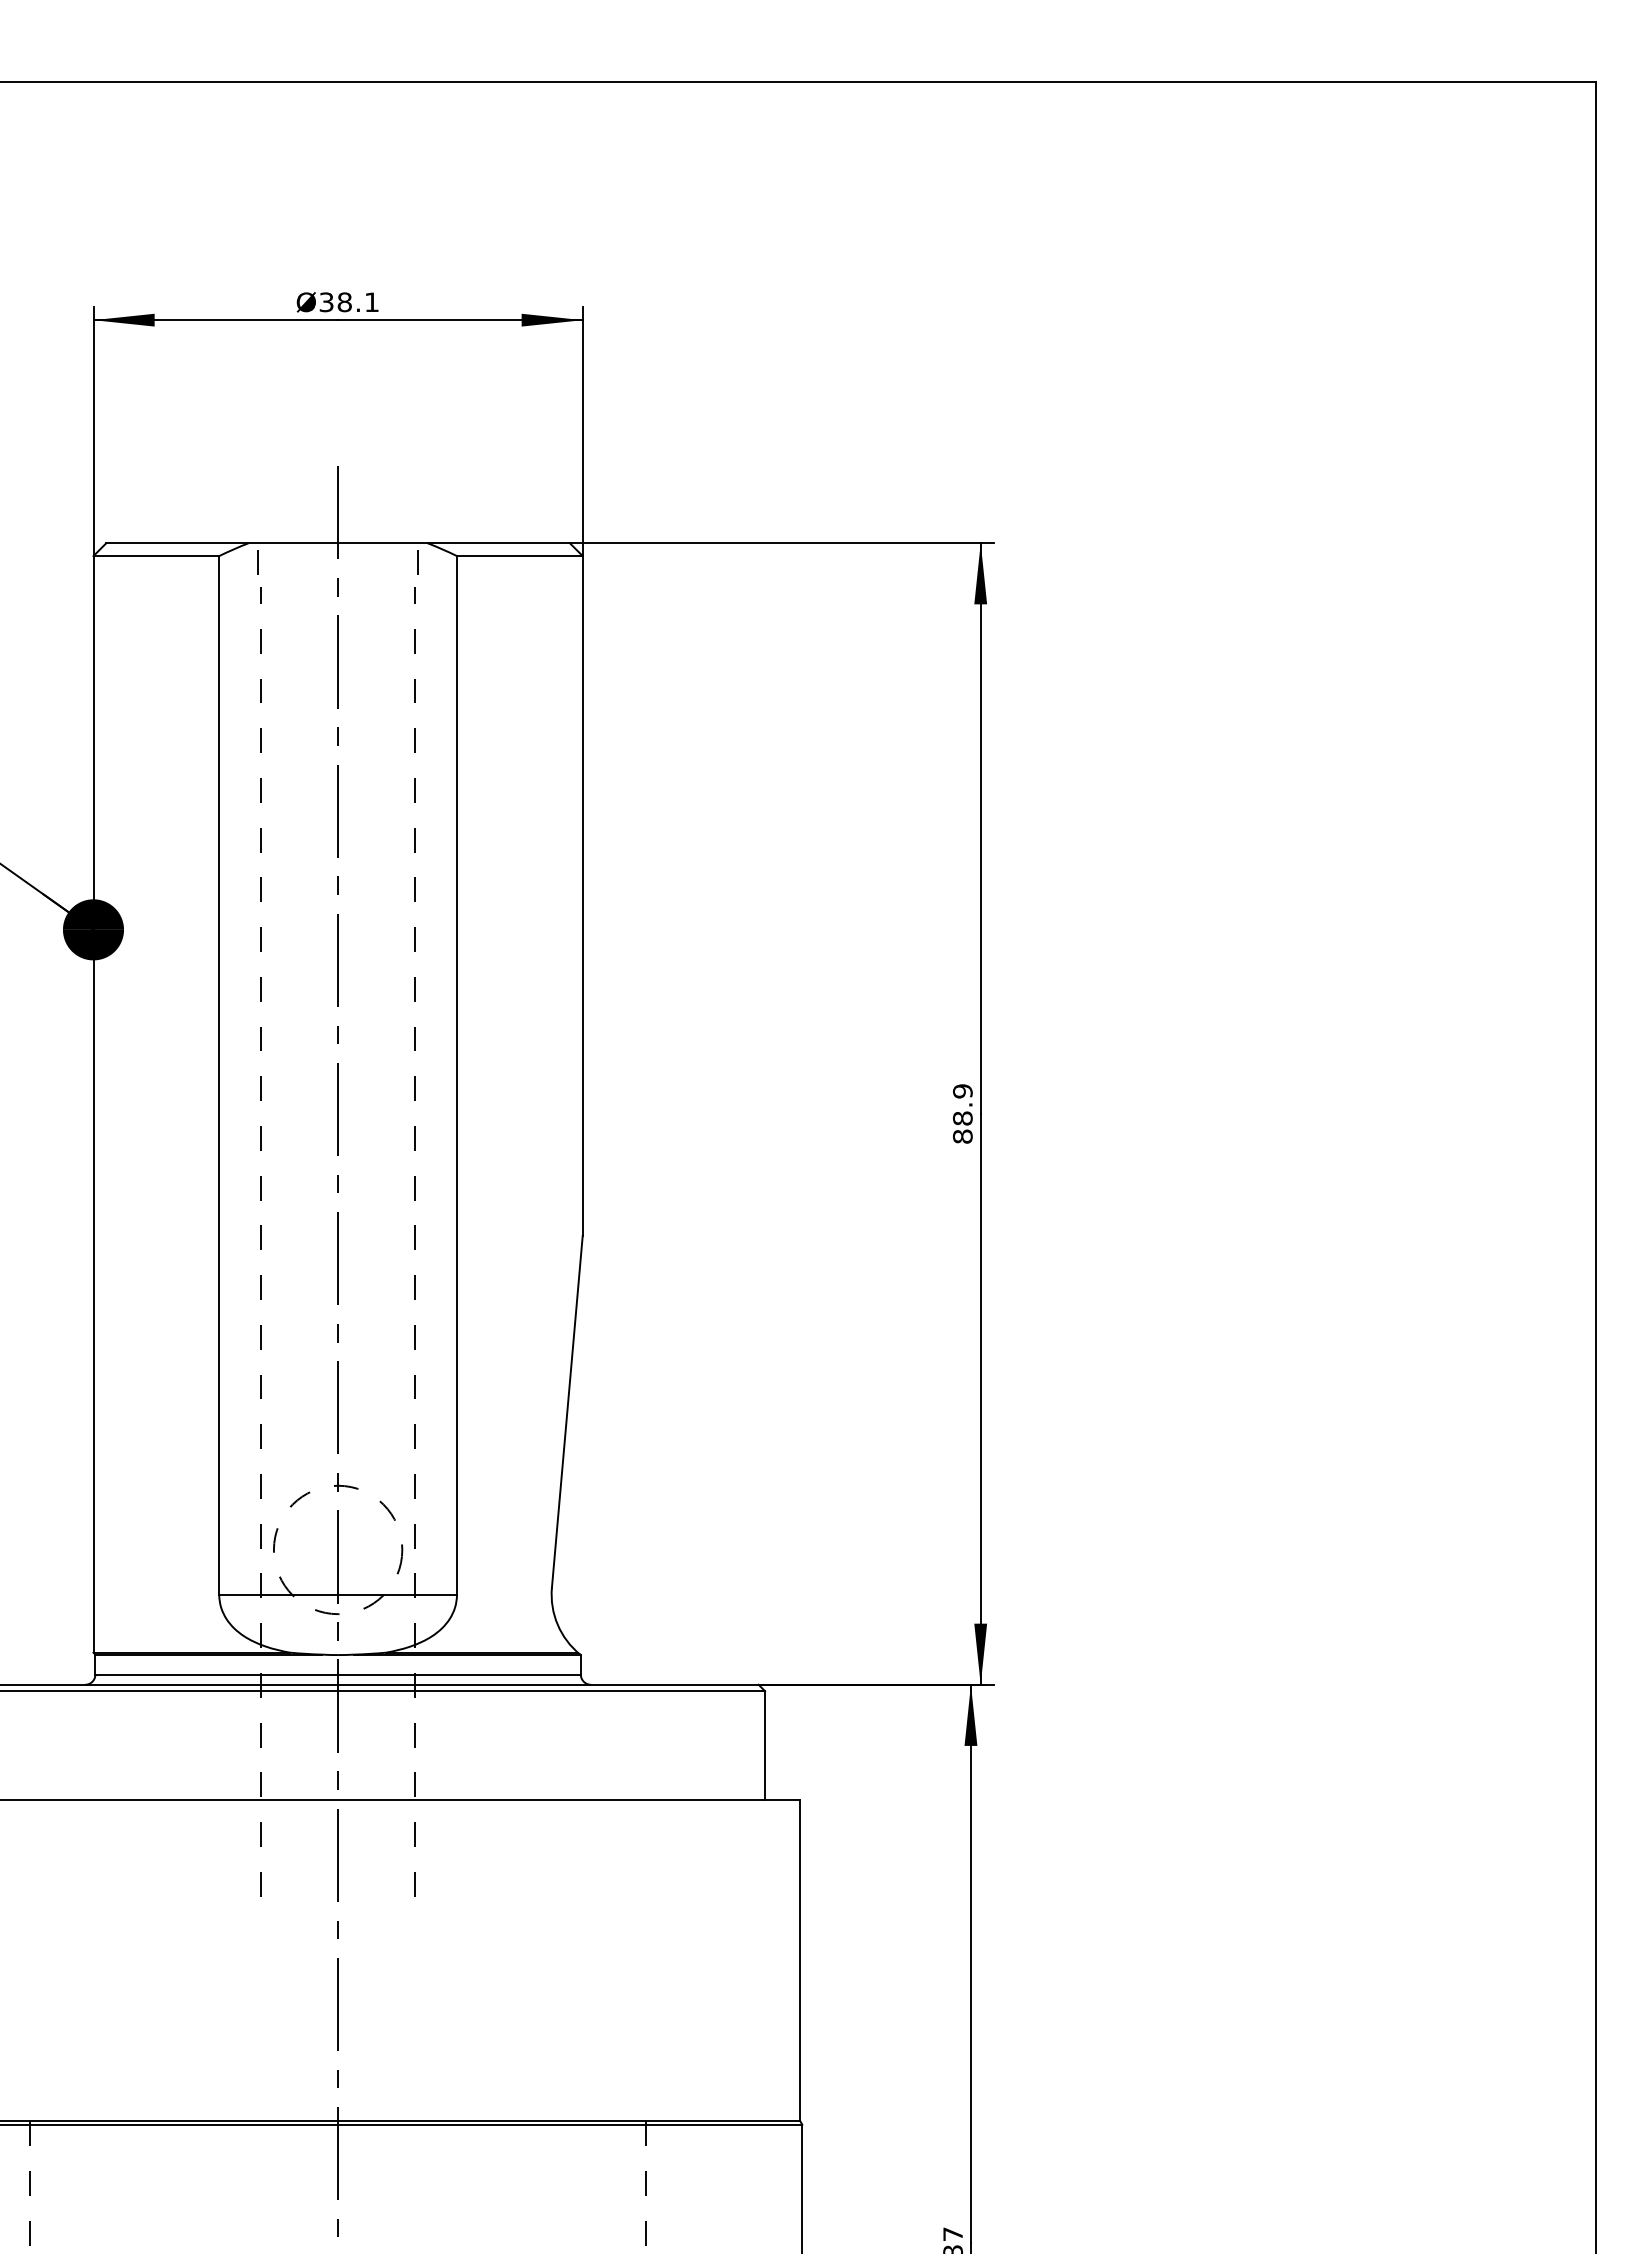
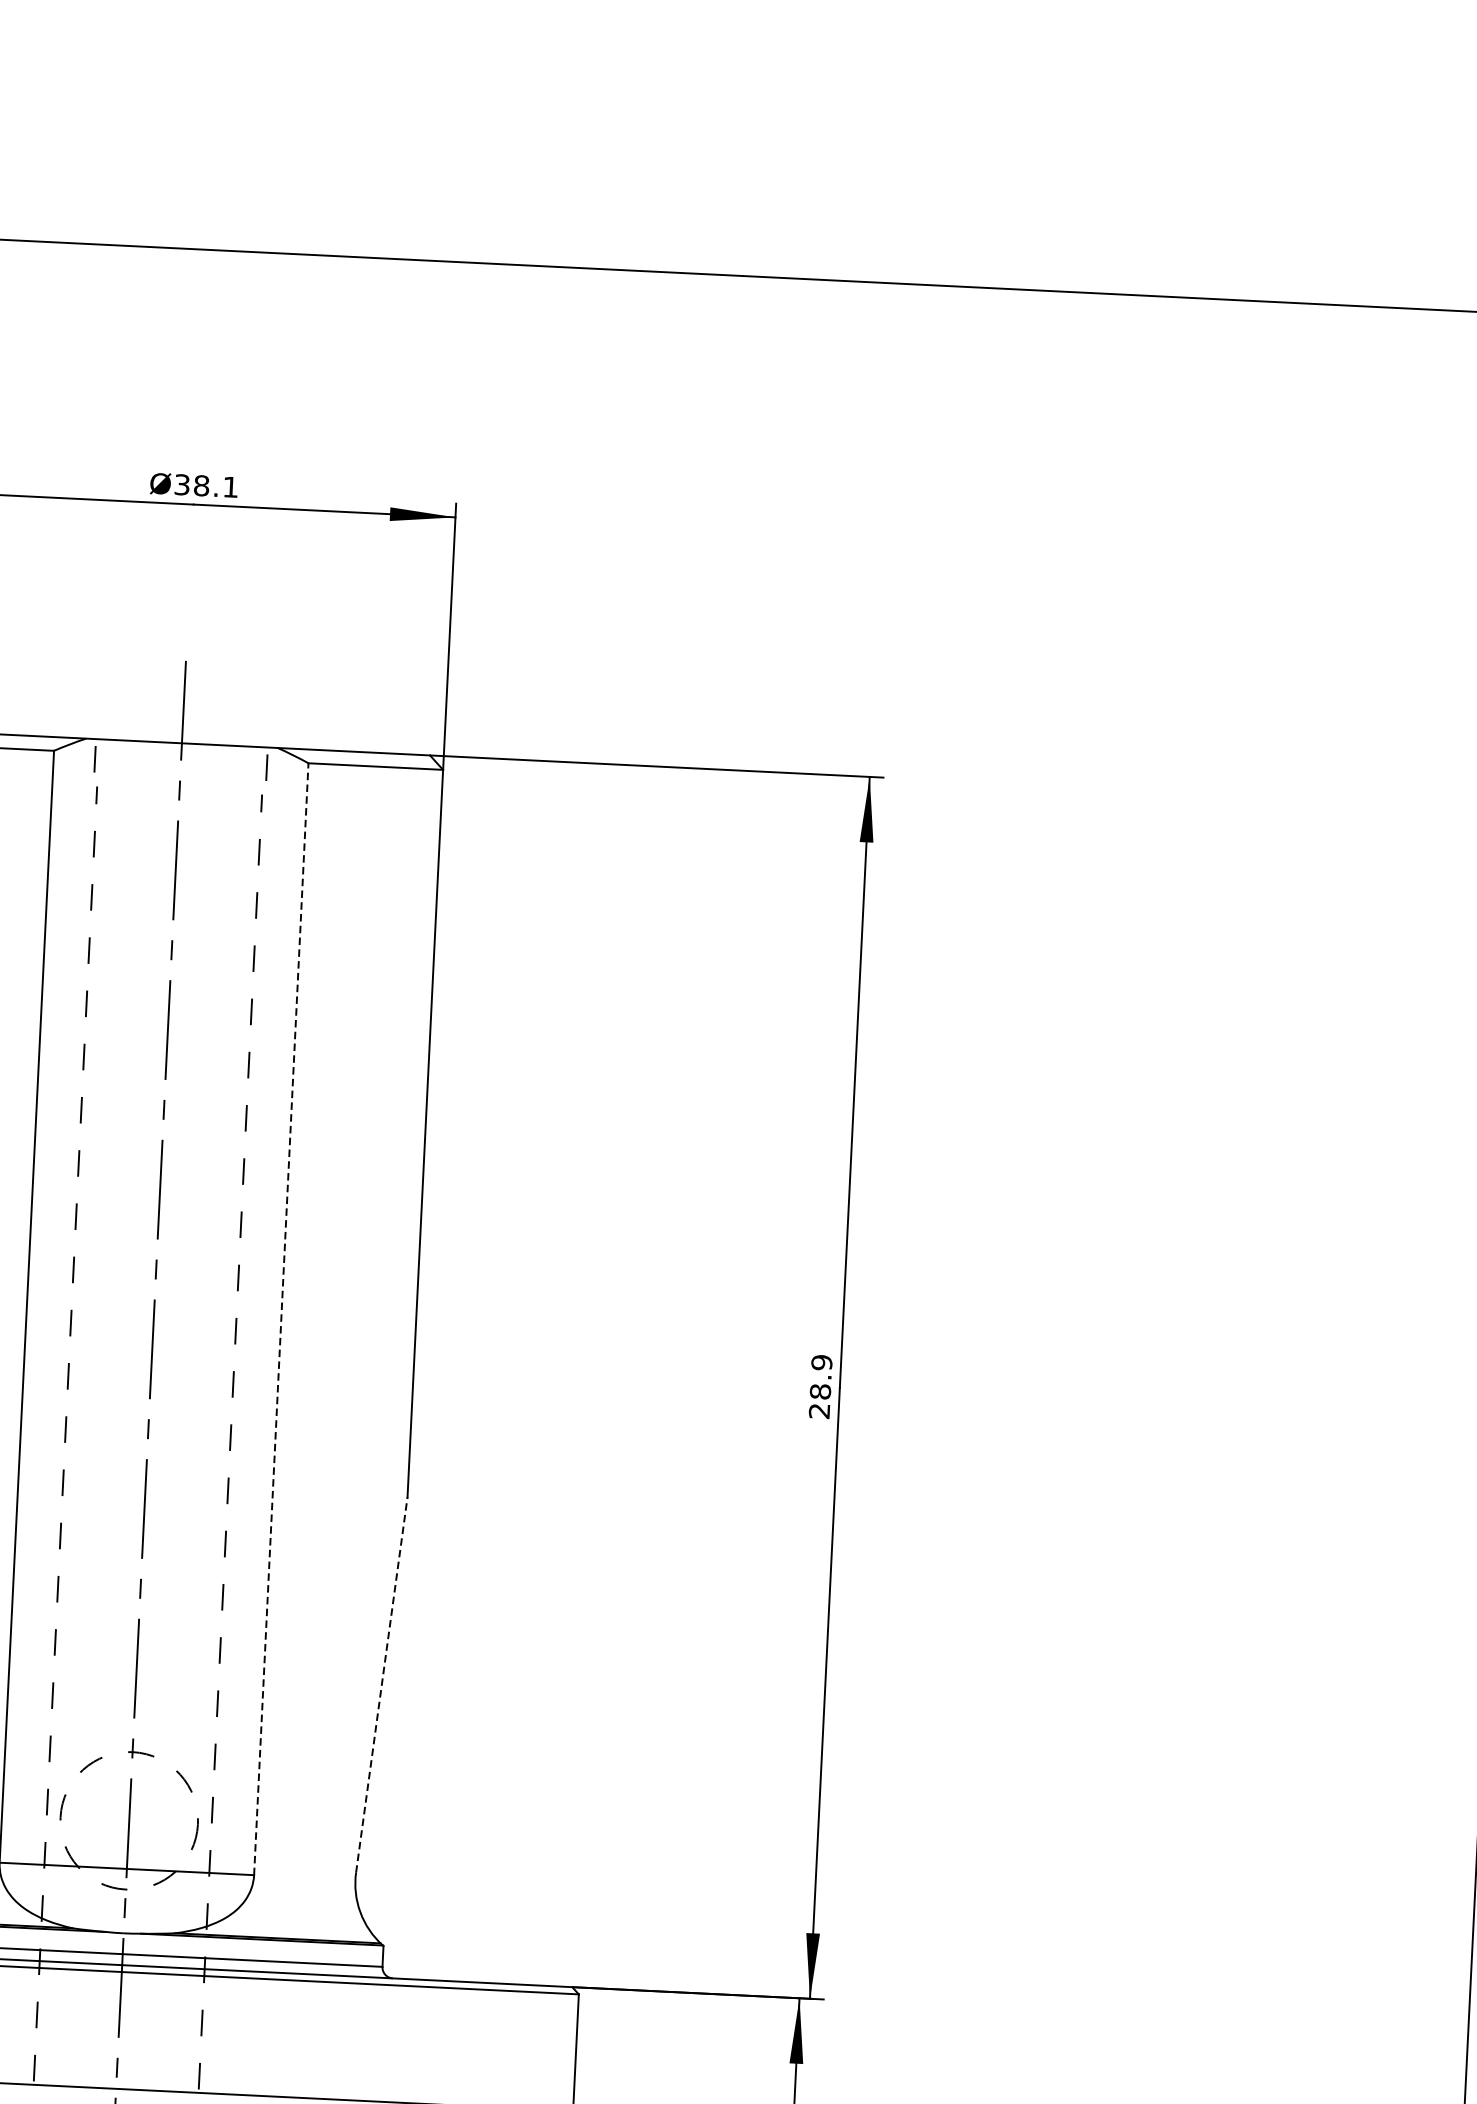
line: (456, 1074) -> (280, 1318), solid -> dashed
text: (962, 1136) -> (819, 1410), 88.9 -> 28.9
line: (567, 1411) -> (382, 1684), solid -> dashed

